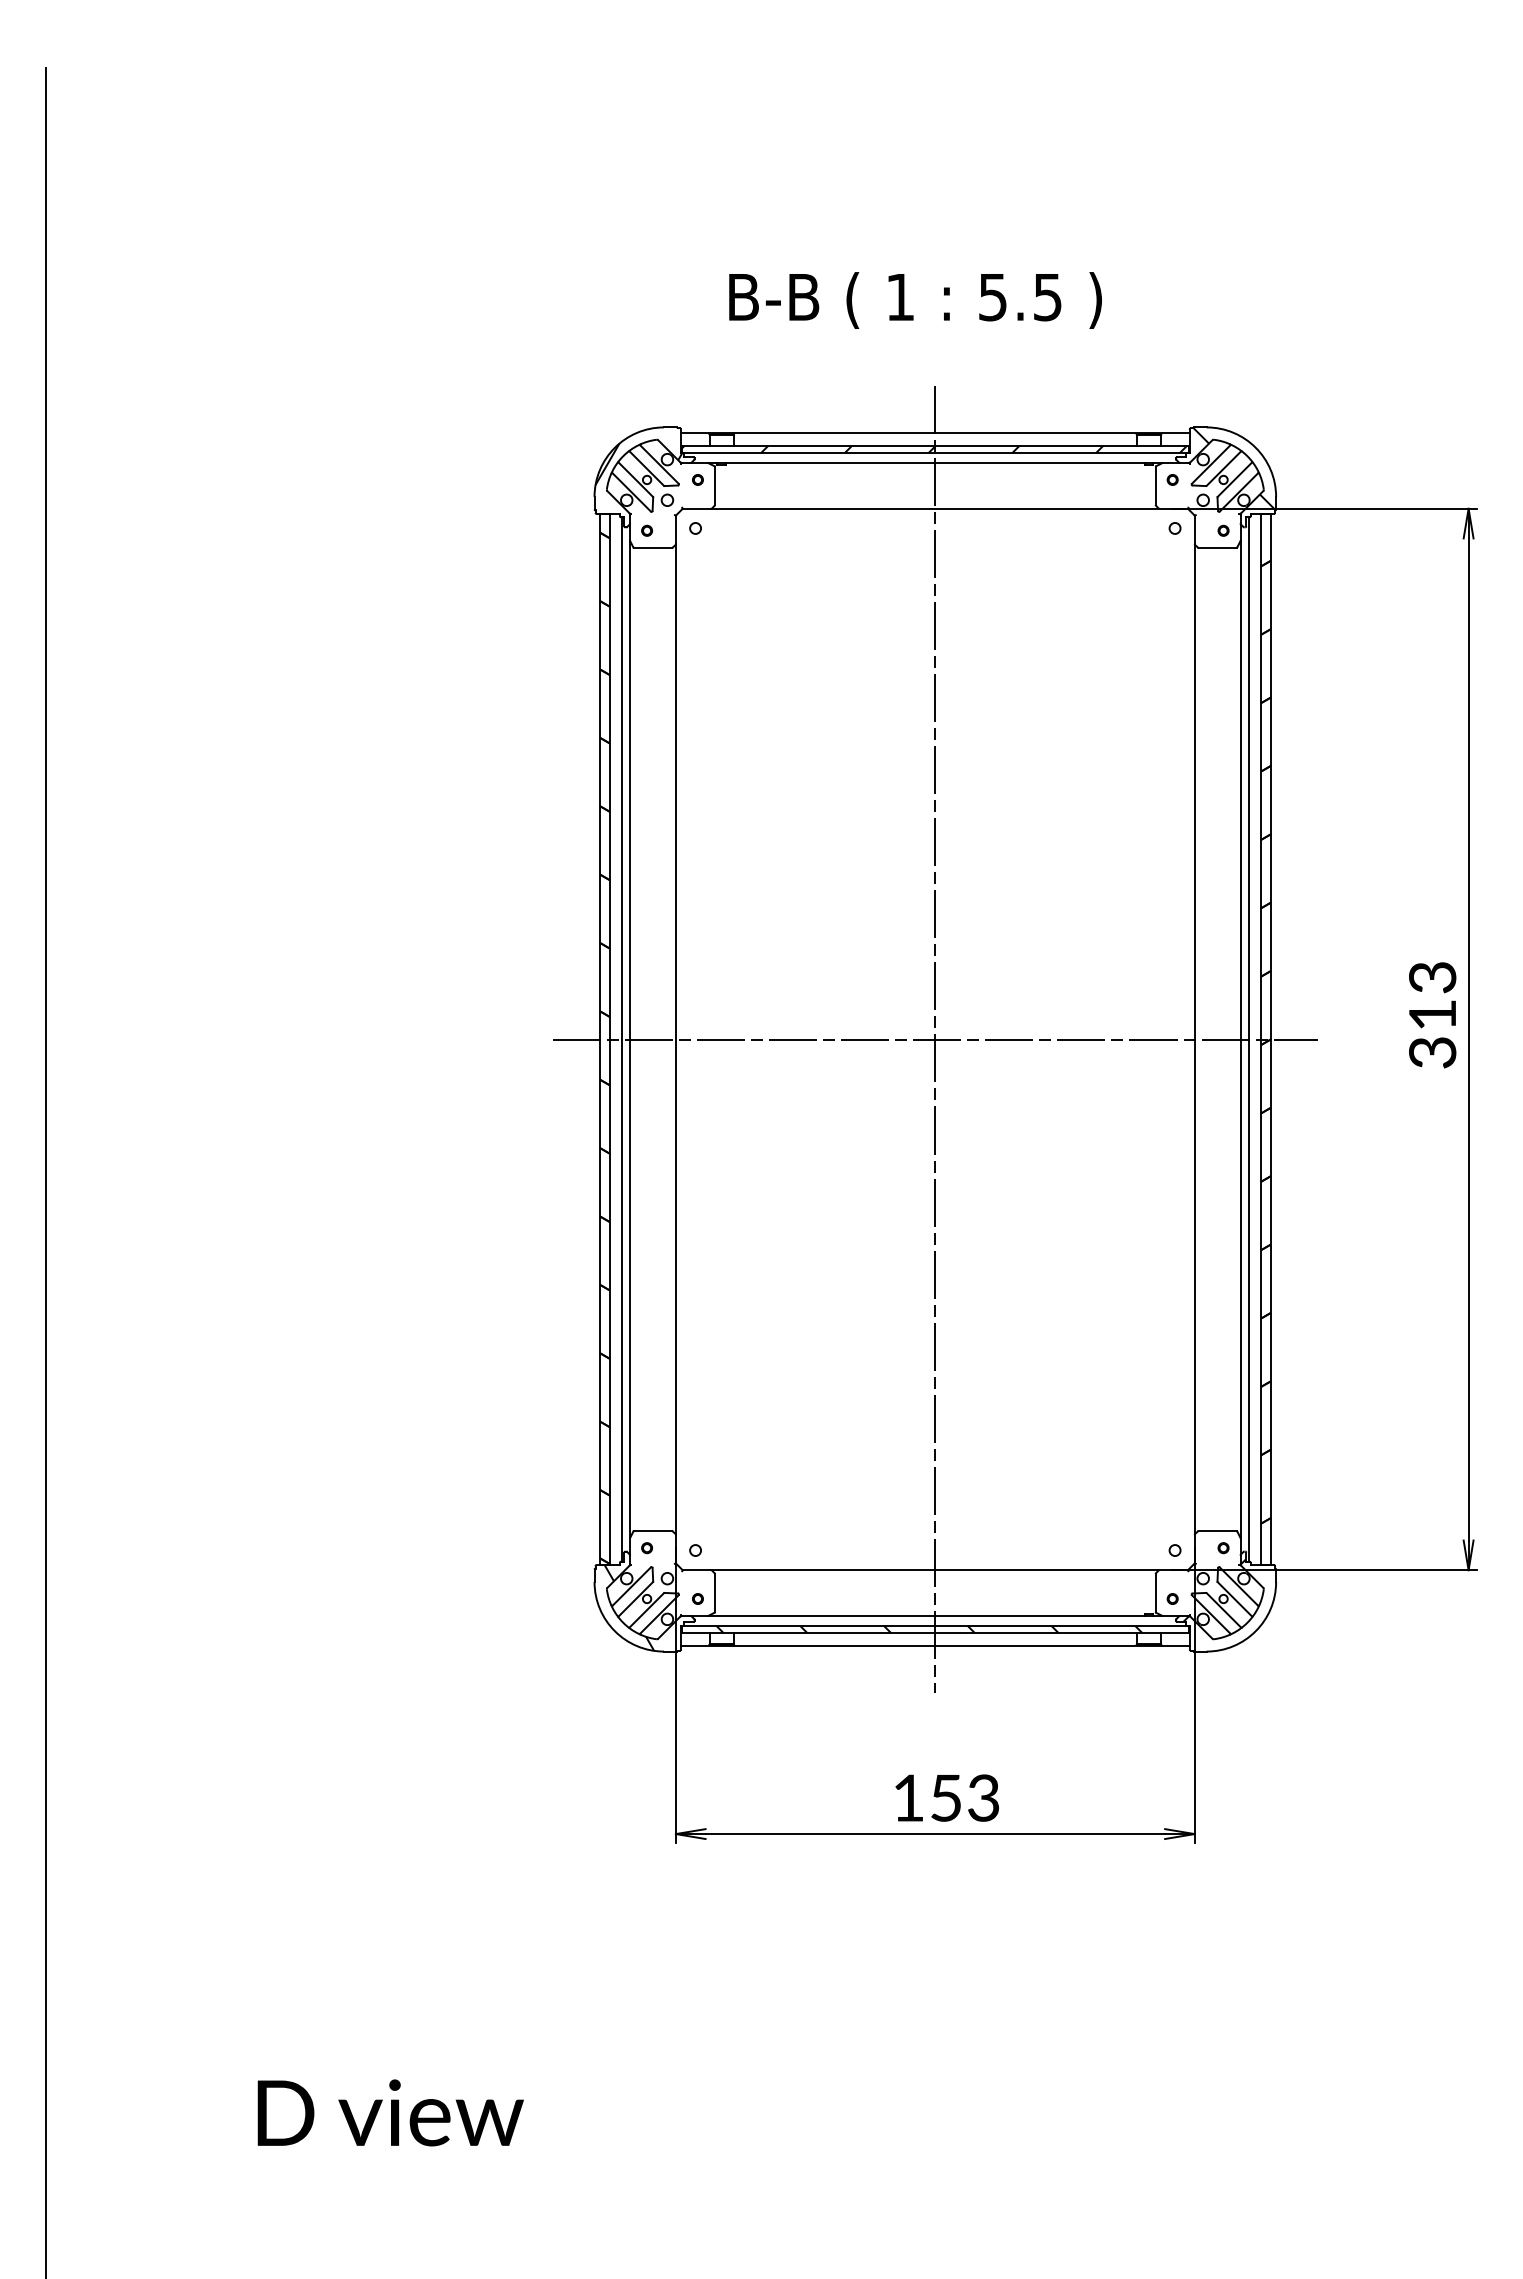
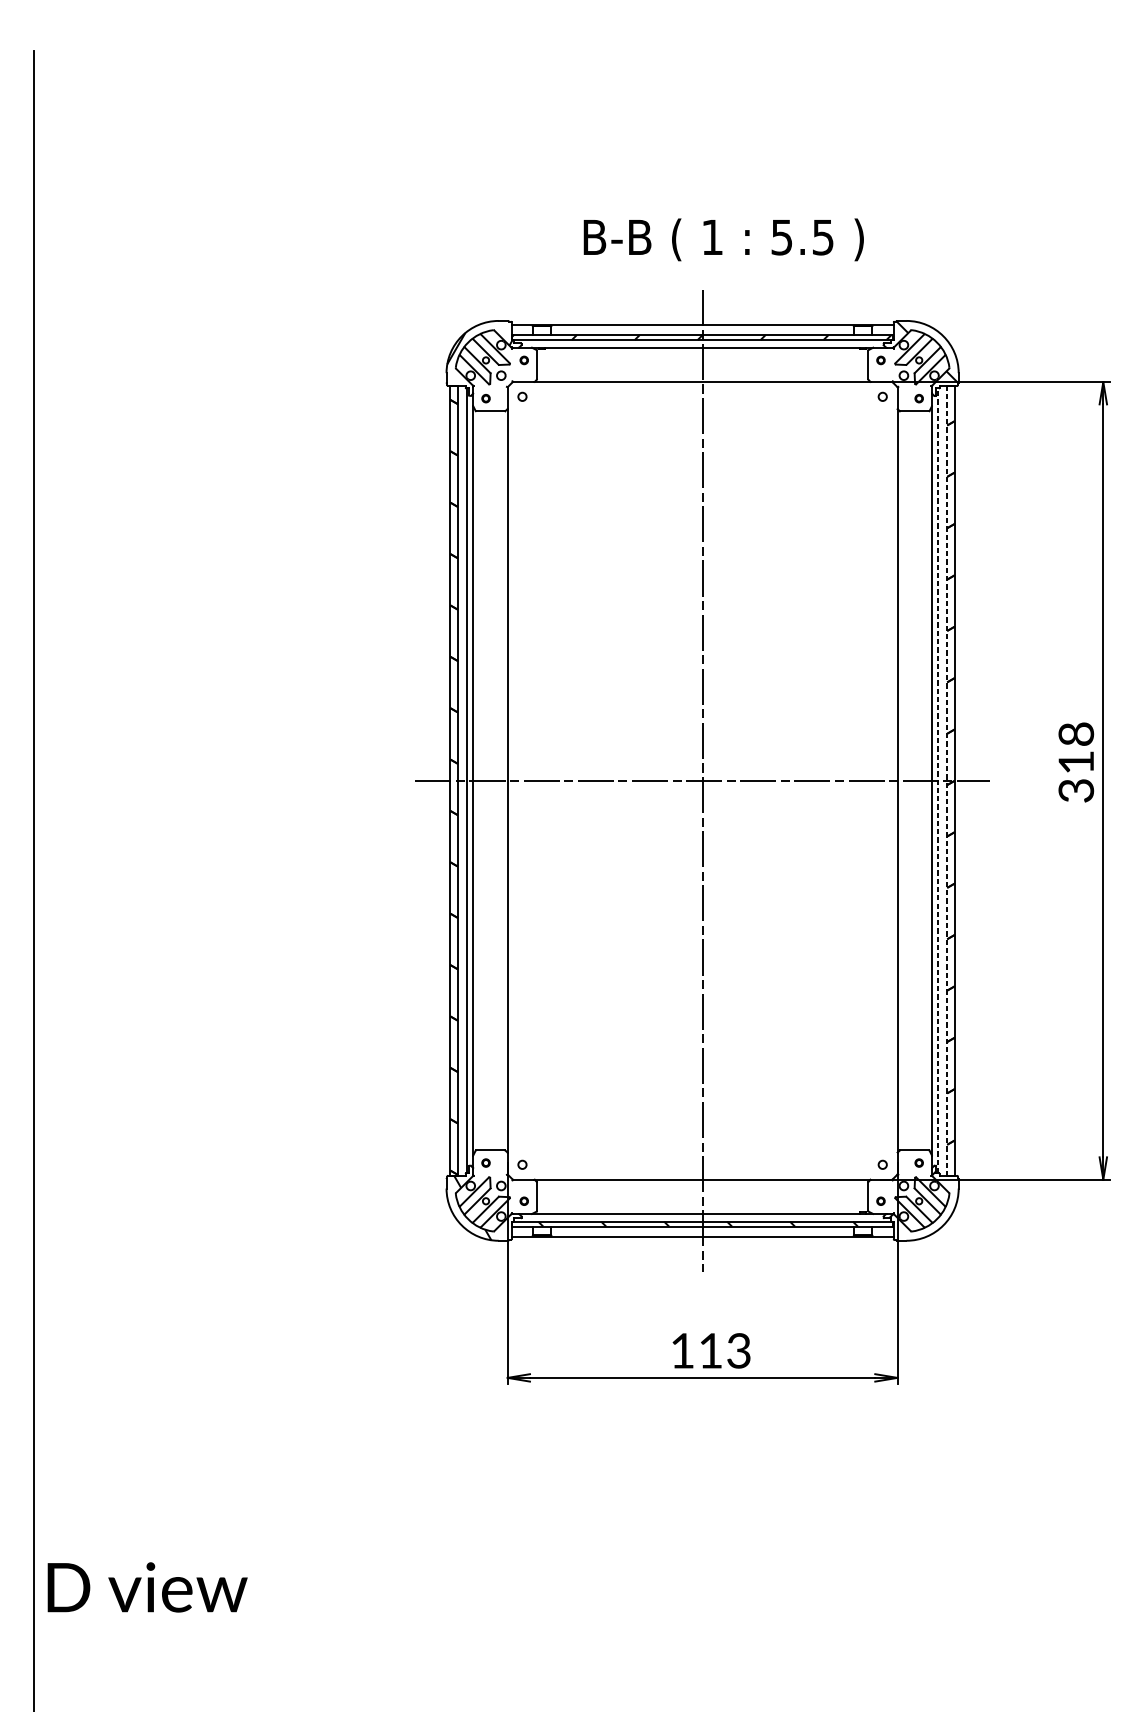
text: (915, 300) -> (723, 239), moved
text: (1432, 977) -> (1076, 734), 313 -> 318
line: (1249, 1039) -> (938, 780), solid -> dashed
line: (1260, 1039) -> (946, 780), solid -> dashed
text: (945, 1797) -> (710, 1350), 153 -> 113
text: (390, 2112) -> (147, 1587), moved

